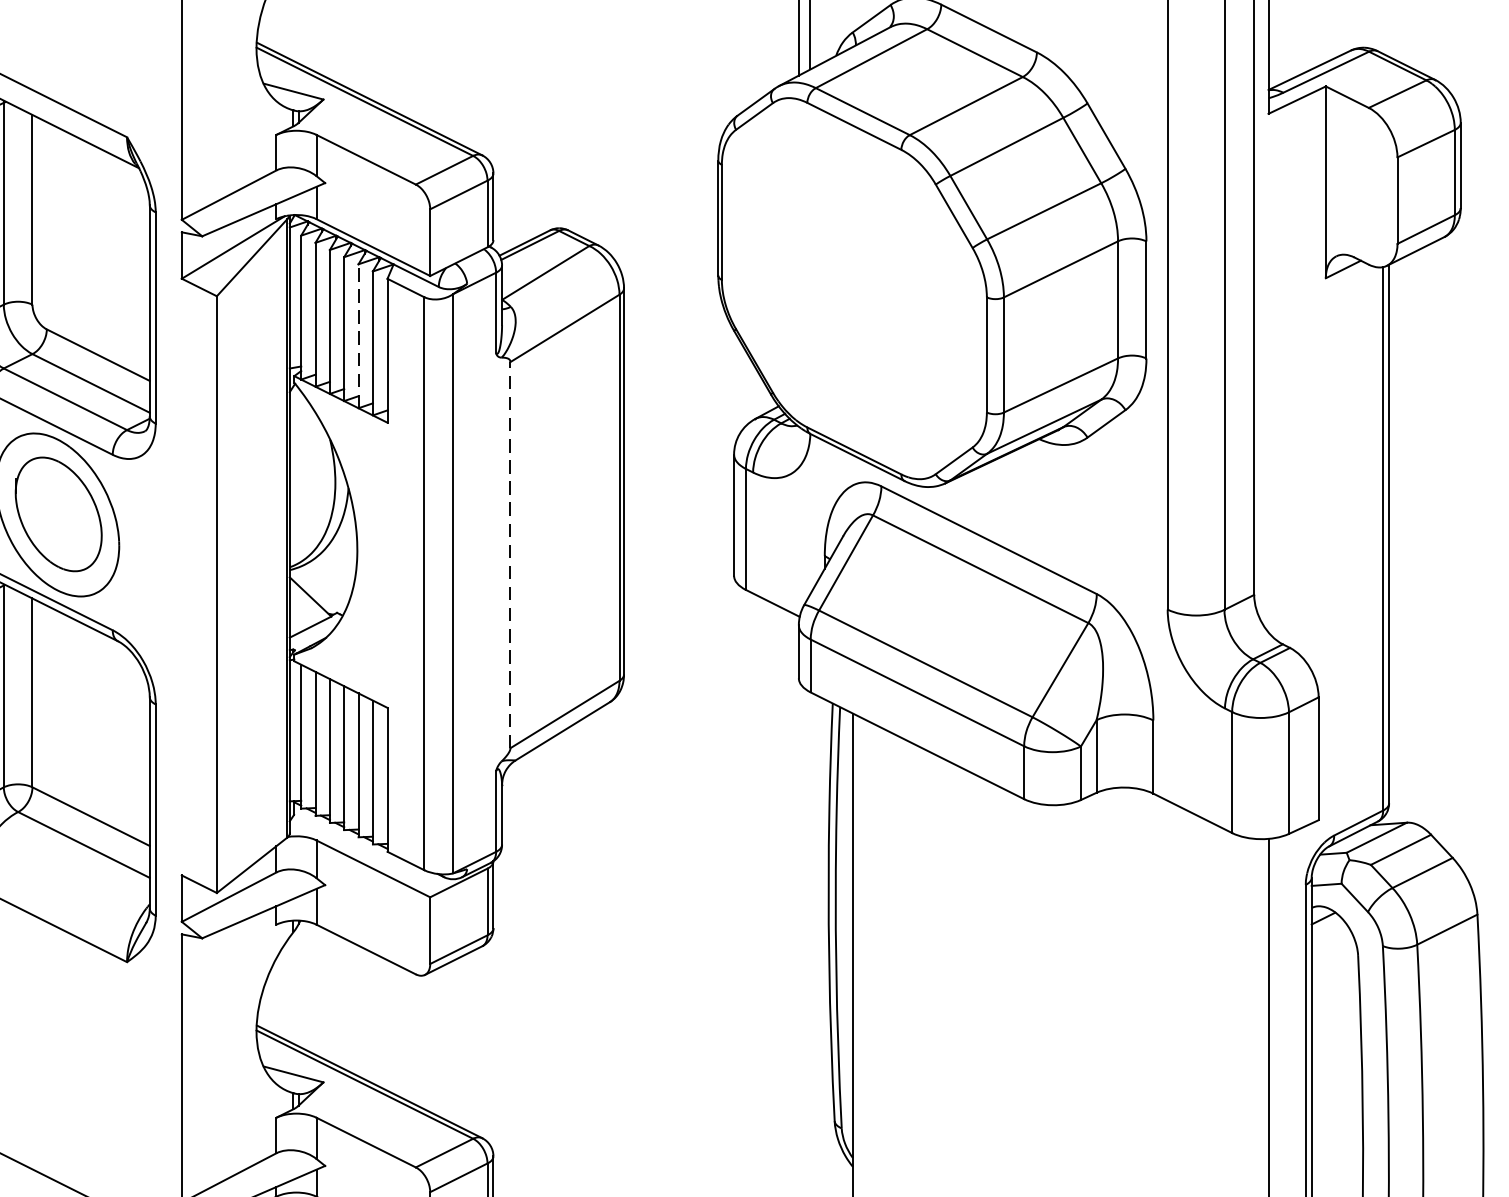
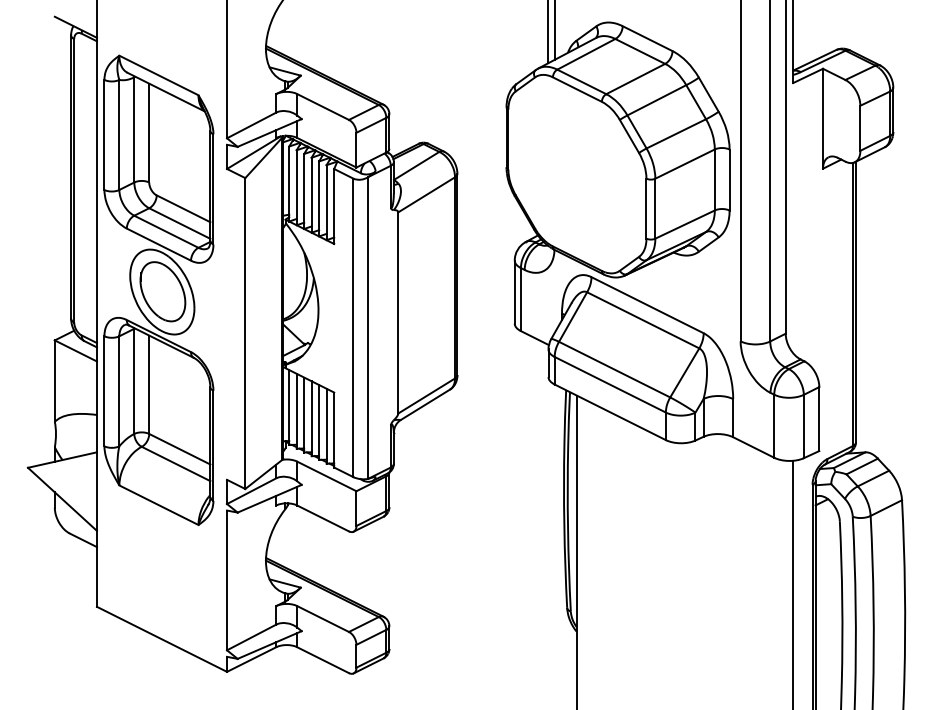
line: (359, 335) -> (319, 198), dashed -> solid
line: (510, 554) -> (398, 312), dashed -> solid

